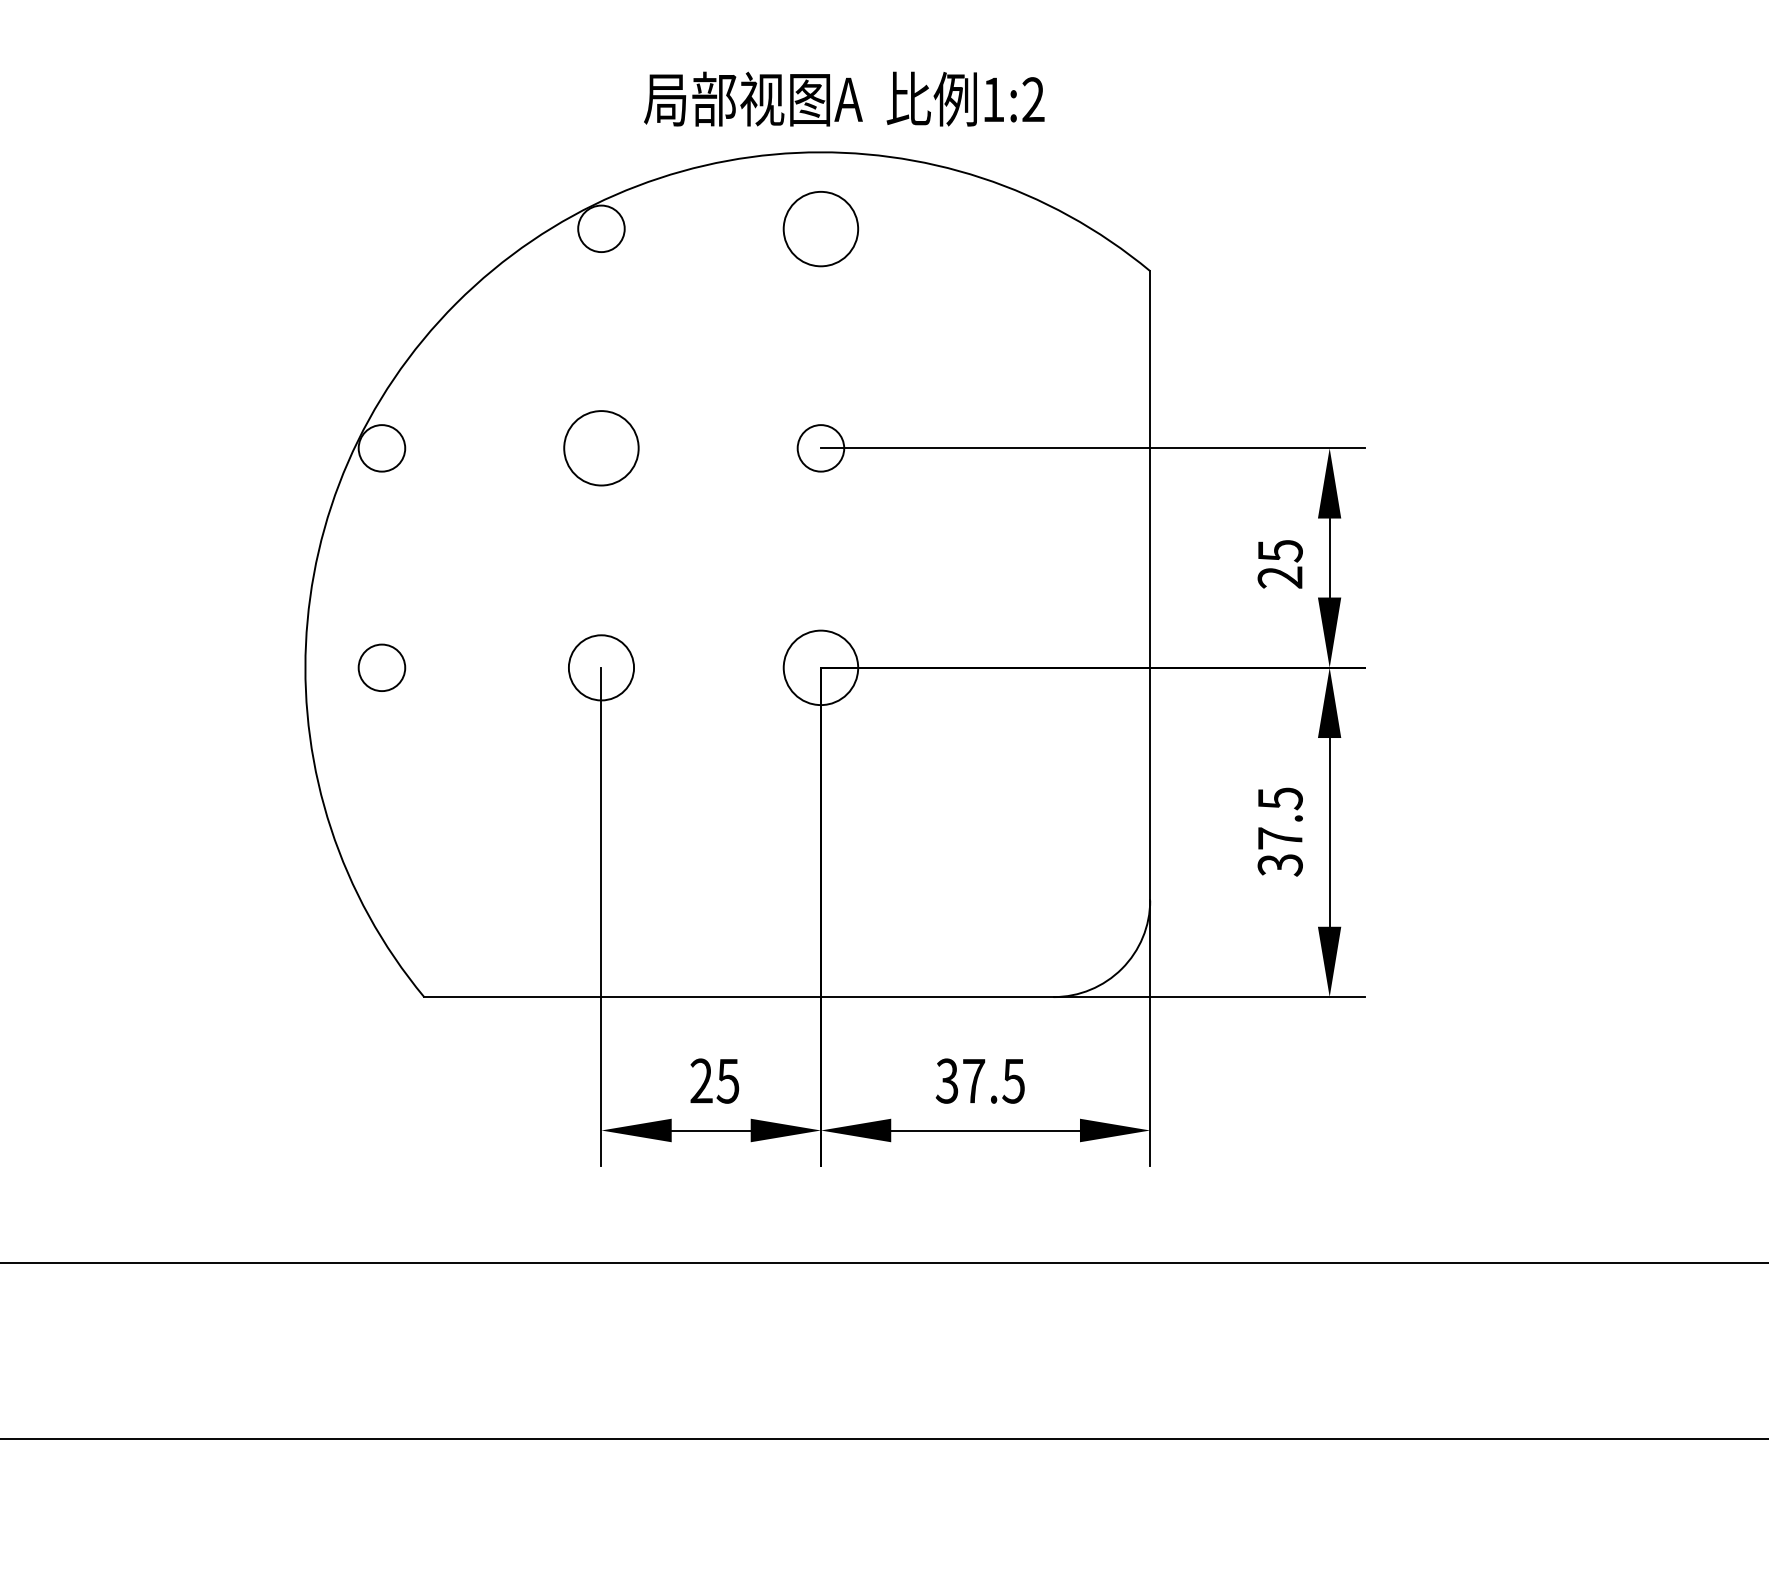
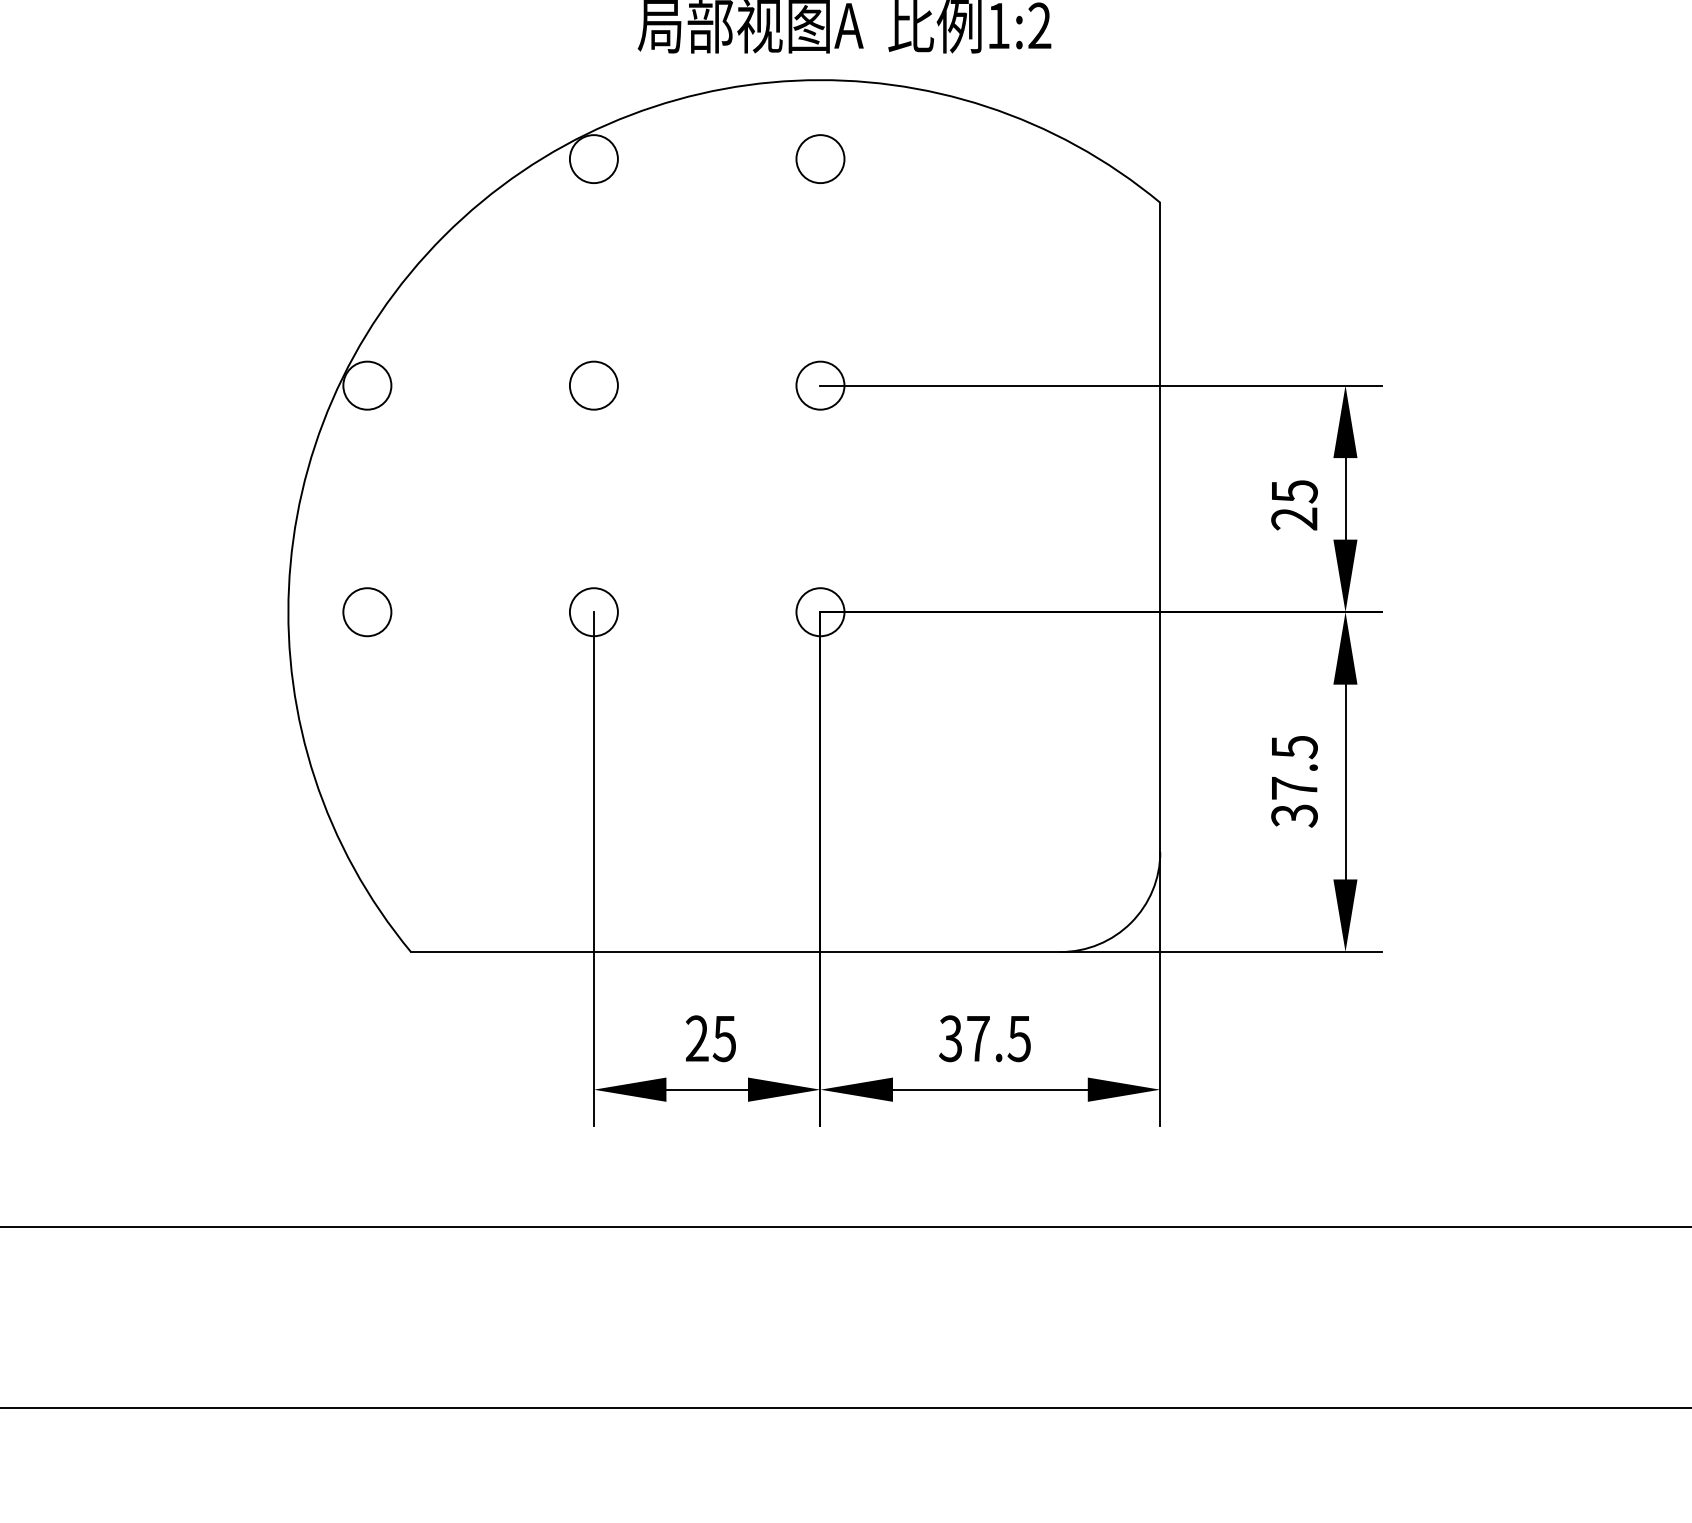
circle: (820, 228) -> (820, 158), size x0.62
circle: (601, 448) -> (593, 385), size x0.62
circle: (601, 667) -> (593, 611), size x0.71
circle: (820, 667) -> (820, 611), size x0.62

